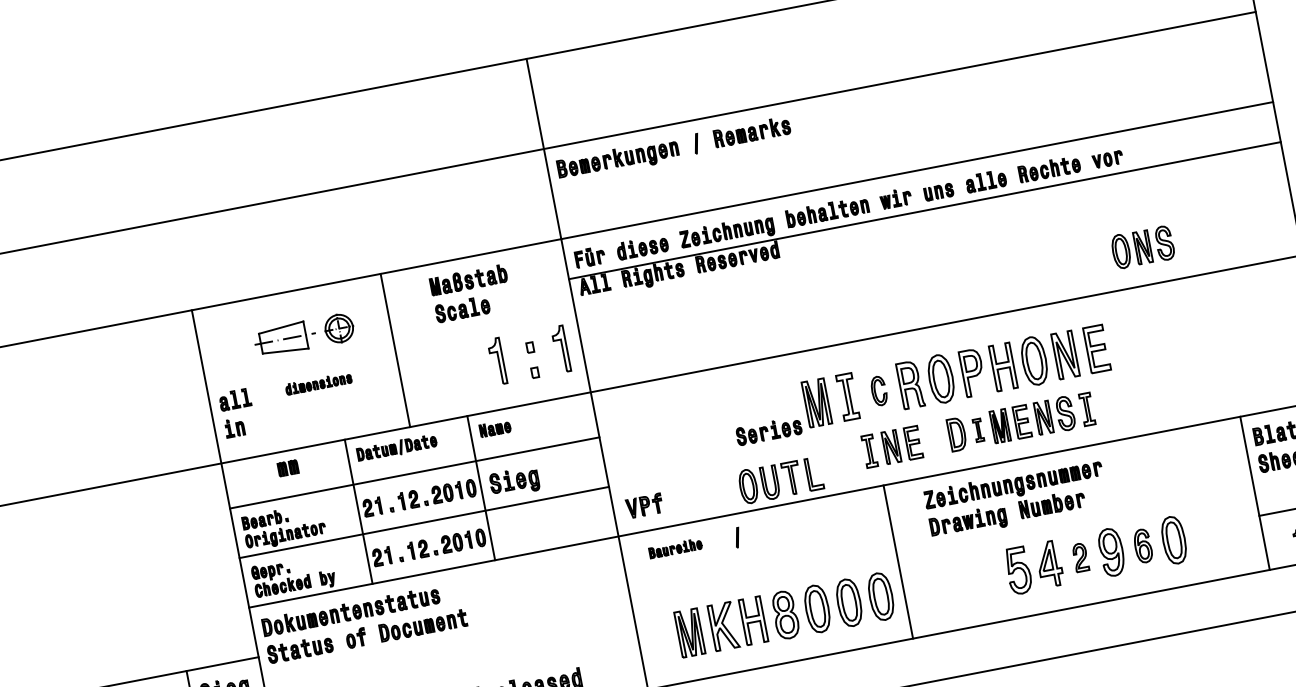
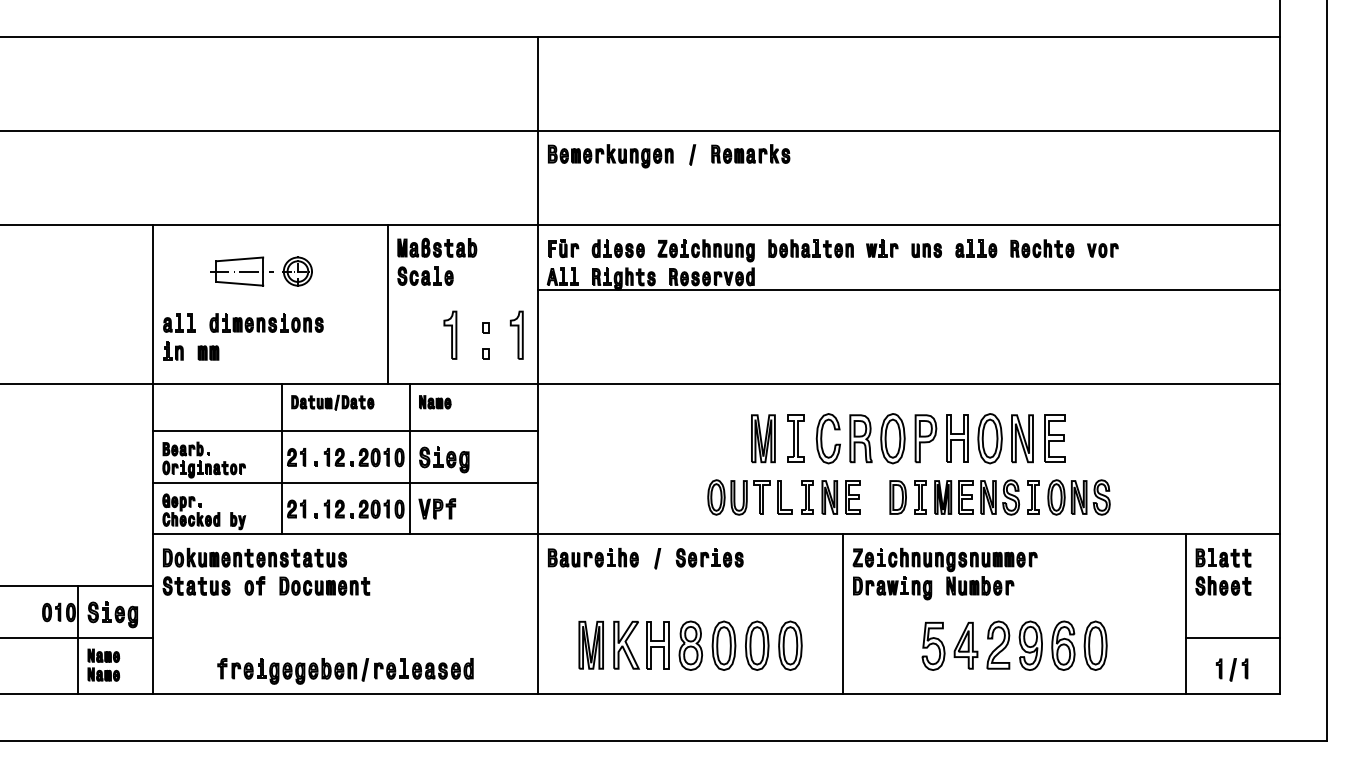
line: (925, 210) -> (909, 290), moved
part: (1142, 247) -> (1078, 497), moved
line: (395, 350) -> (388, 304), moved
part: (318, 383) -> (266, 322), size x1.67
part: (878, 390) -> (827, 438), size x1.67
part: (768, 430) -> (709, 557), moved
part: (978, 430) -> (920, 497), size x1.43
part: (288, 467) -> (208, 352), moved
part: (780, 480) -> (749, 497), moved
part: (644, 505) -> (437, 508), moved
part: (1143, 545) -> (1063, 645), size x1.43
part: (674, 548) -> (592, 557), size x1.67
part: (1080, 556) -> (998, 644), size x1.67
line: (898, 562) -> (843, 614), moved

